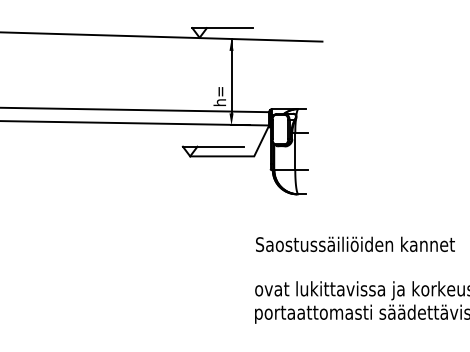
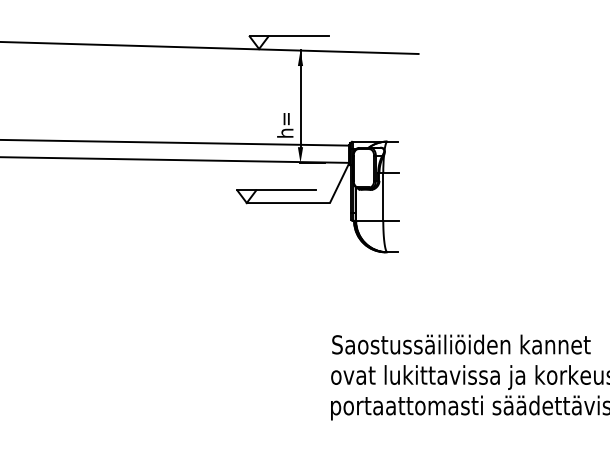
text: (355, 243) -> (461, 343), moved

